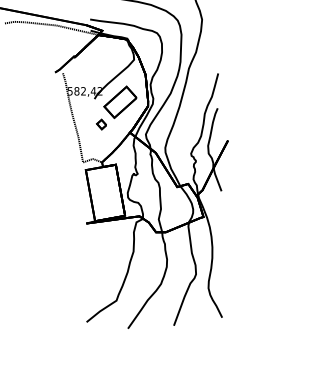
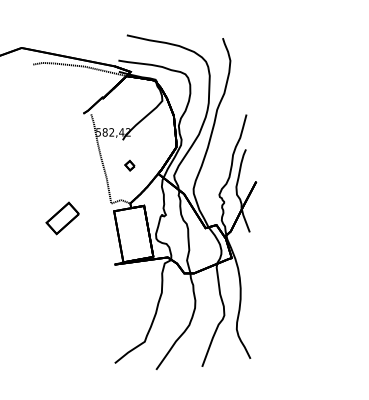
part: (120, 102) -> (62, 218), moved

